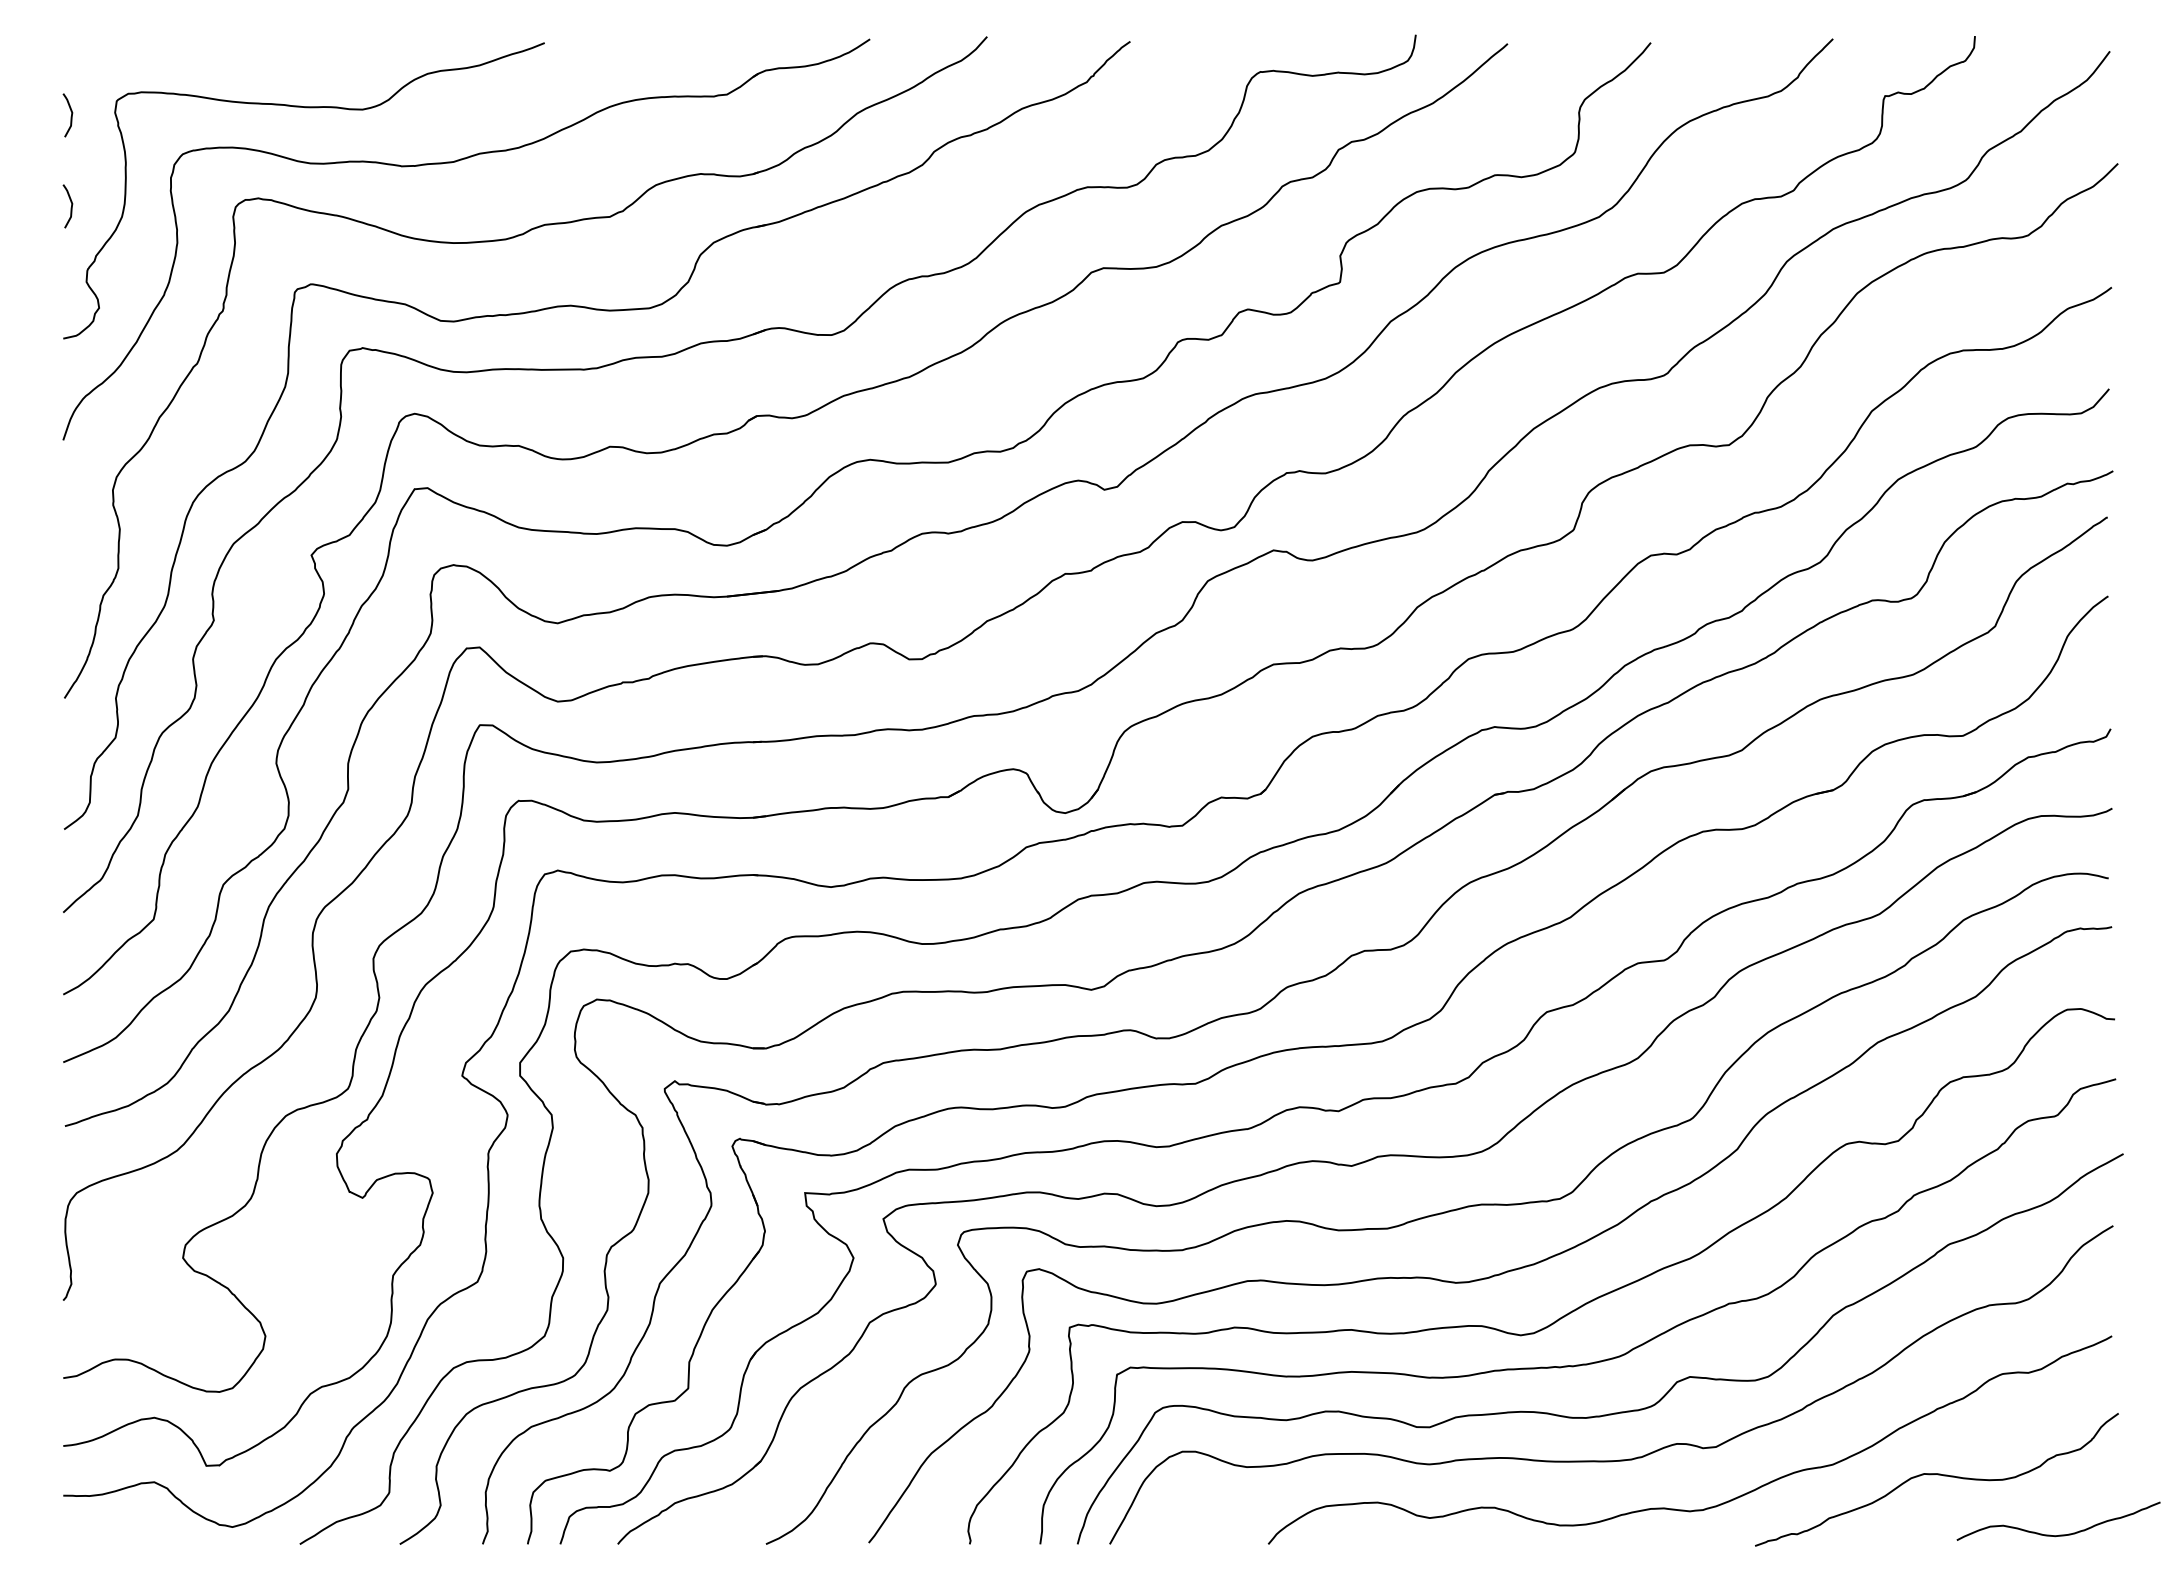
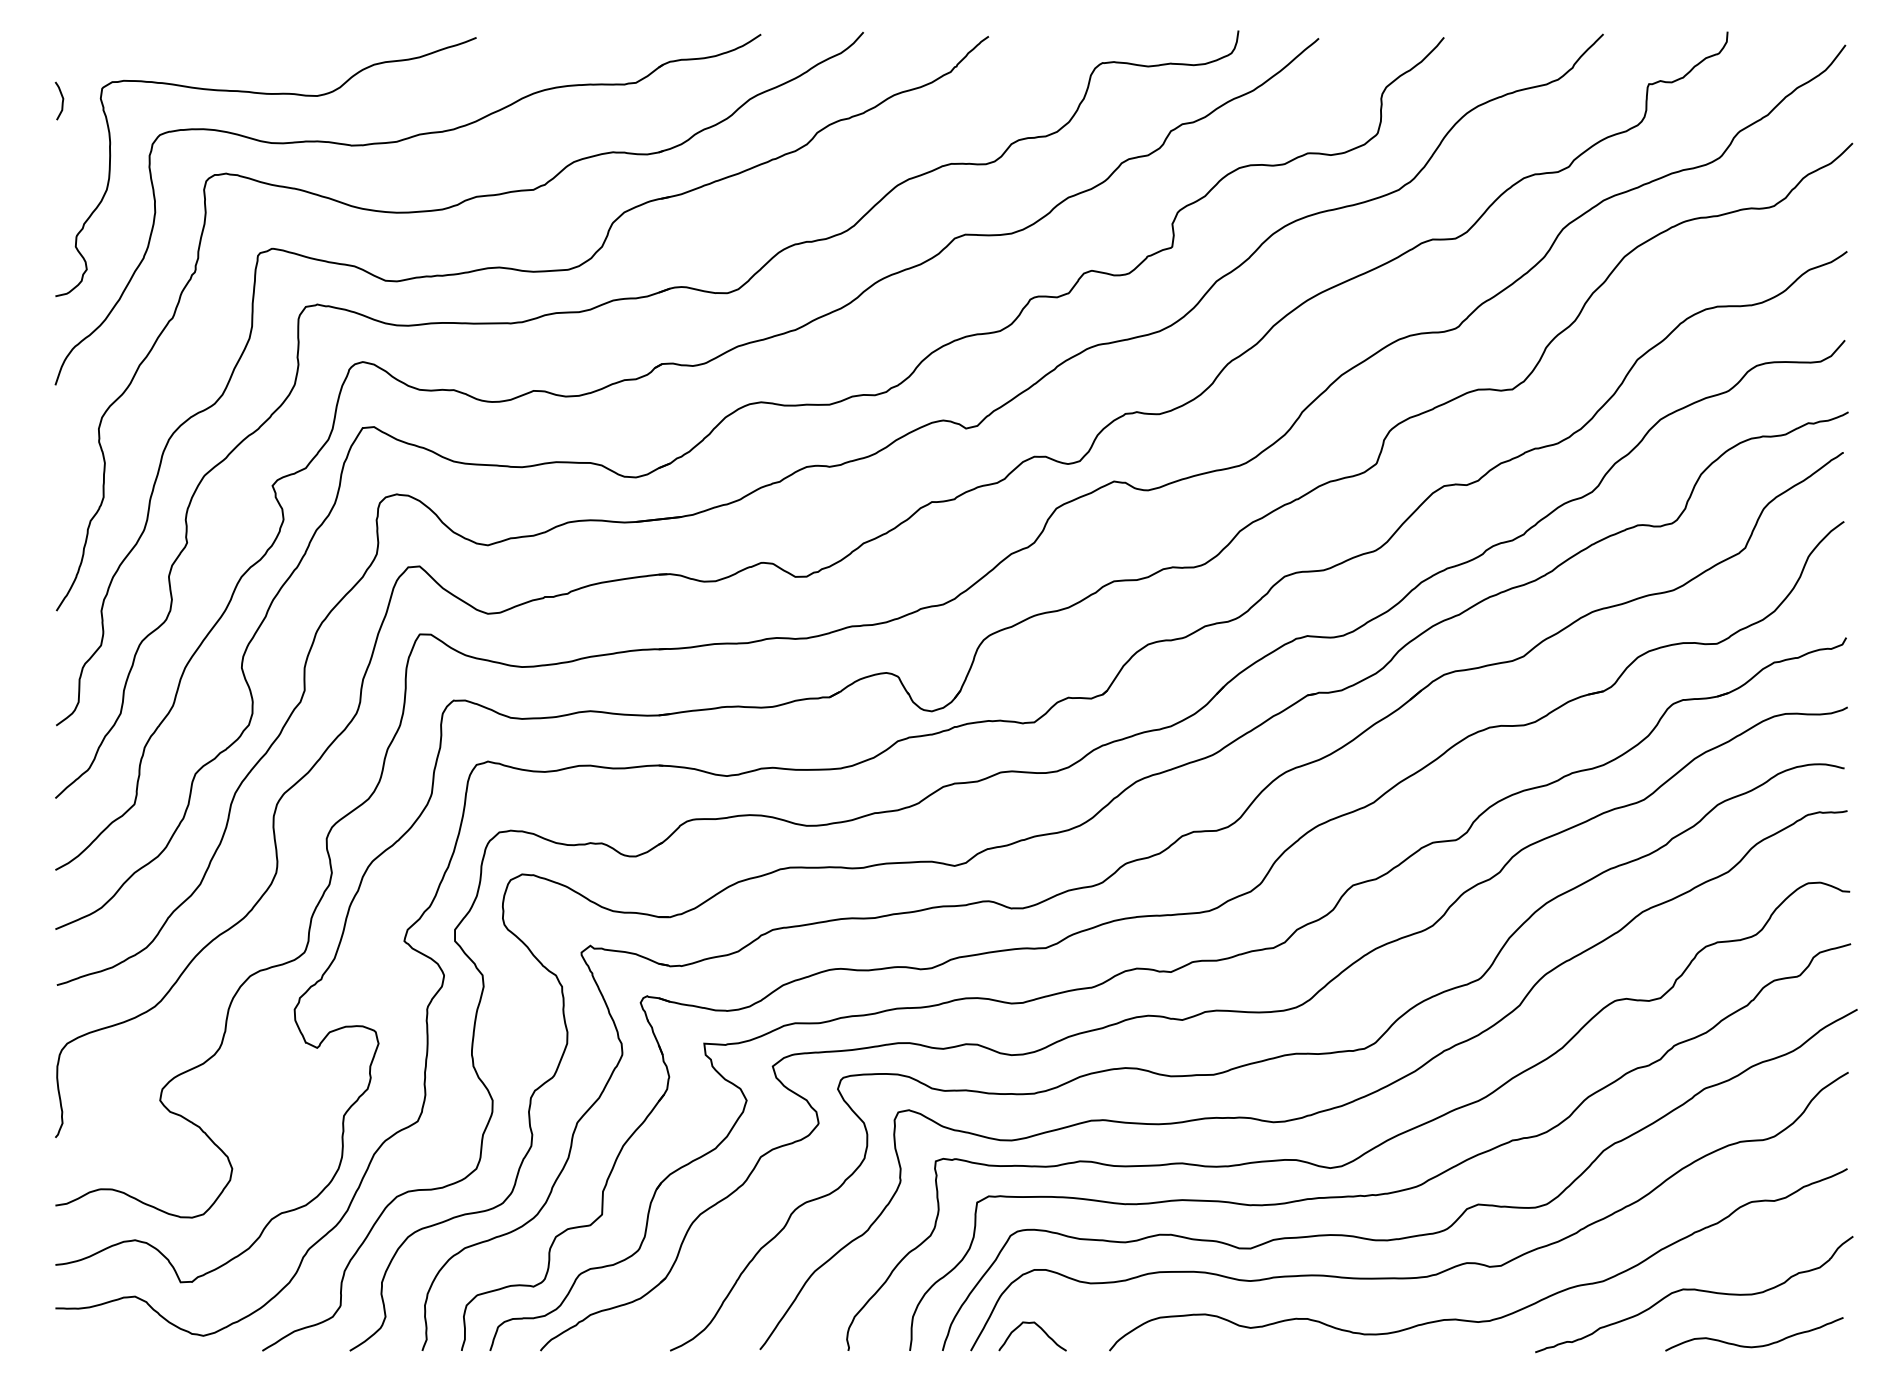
curve: (70, 207) -> (61, 181), removed
curve: (1188, 1518) -> (1039, 1328), added
curve: (2059, 1534) -> (1755, 1345), moved

